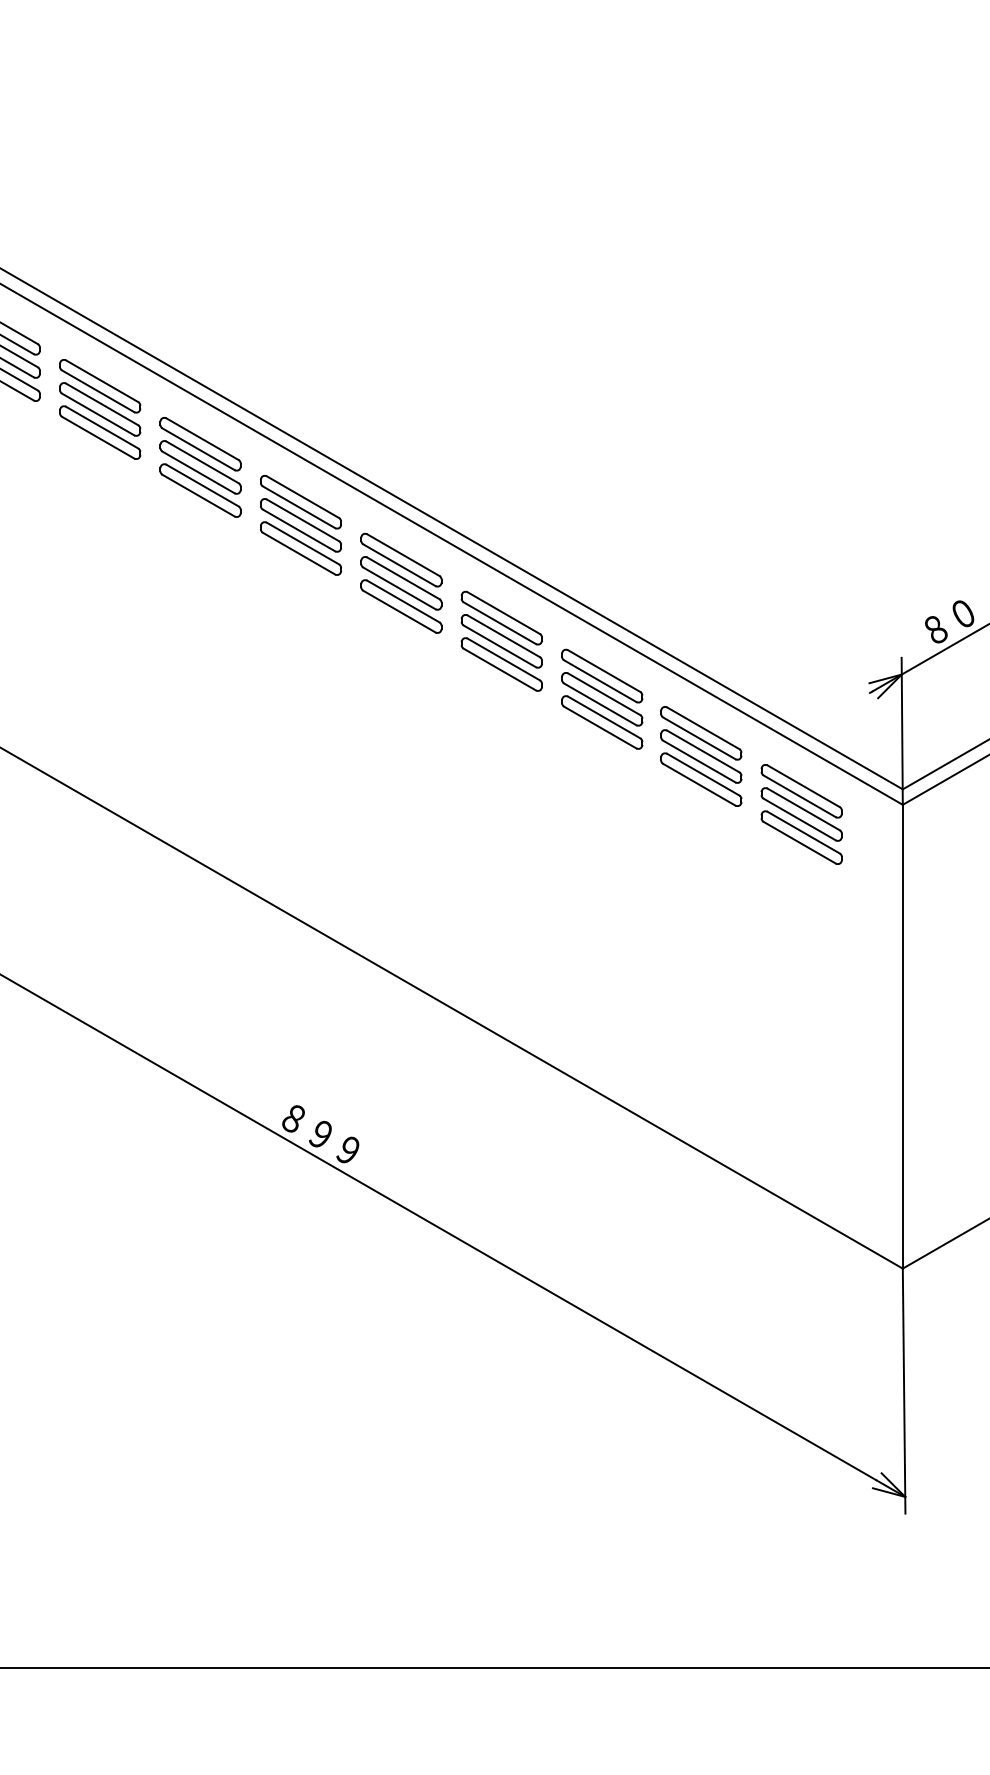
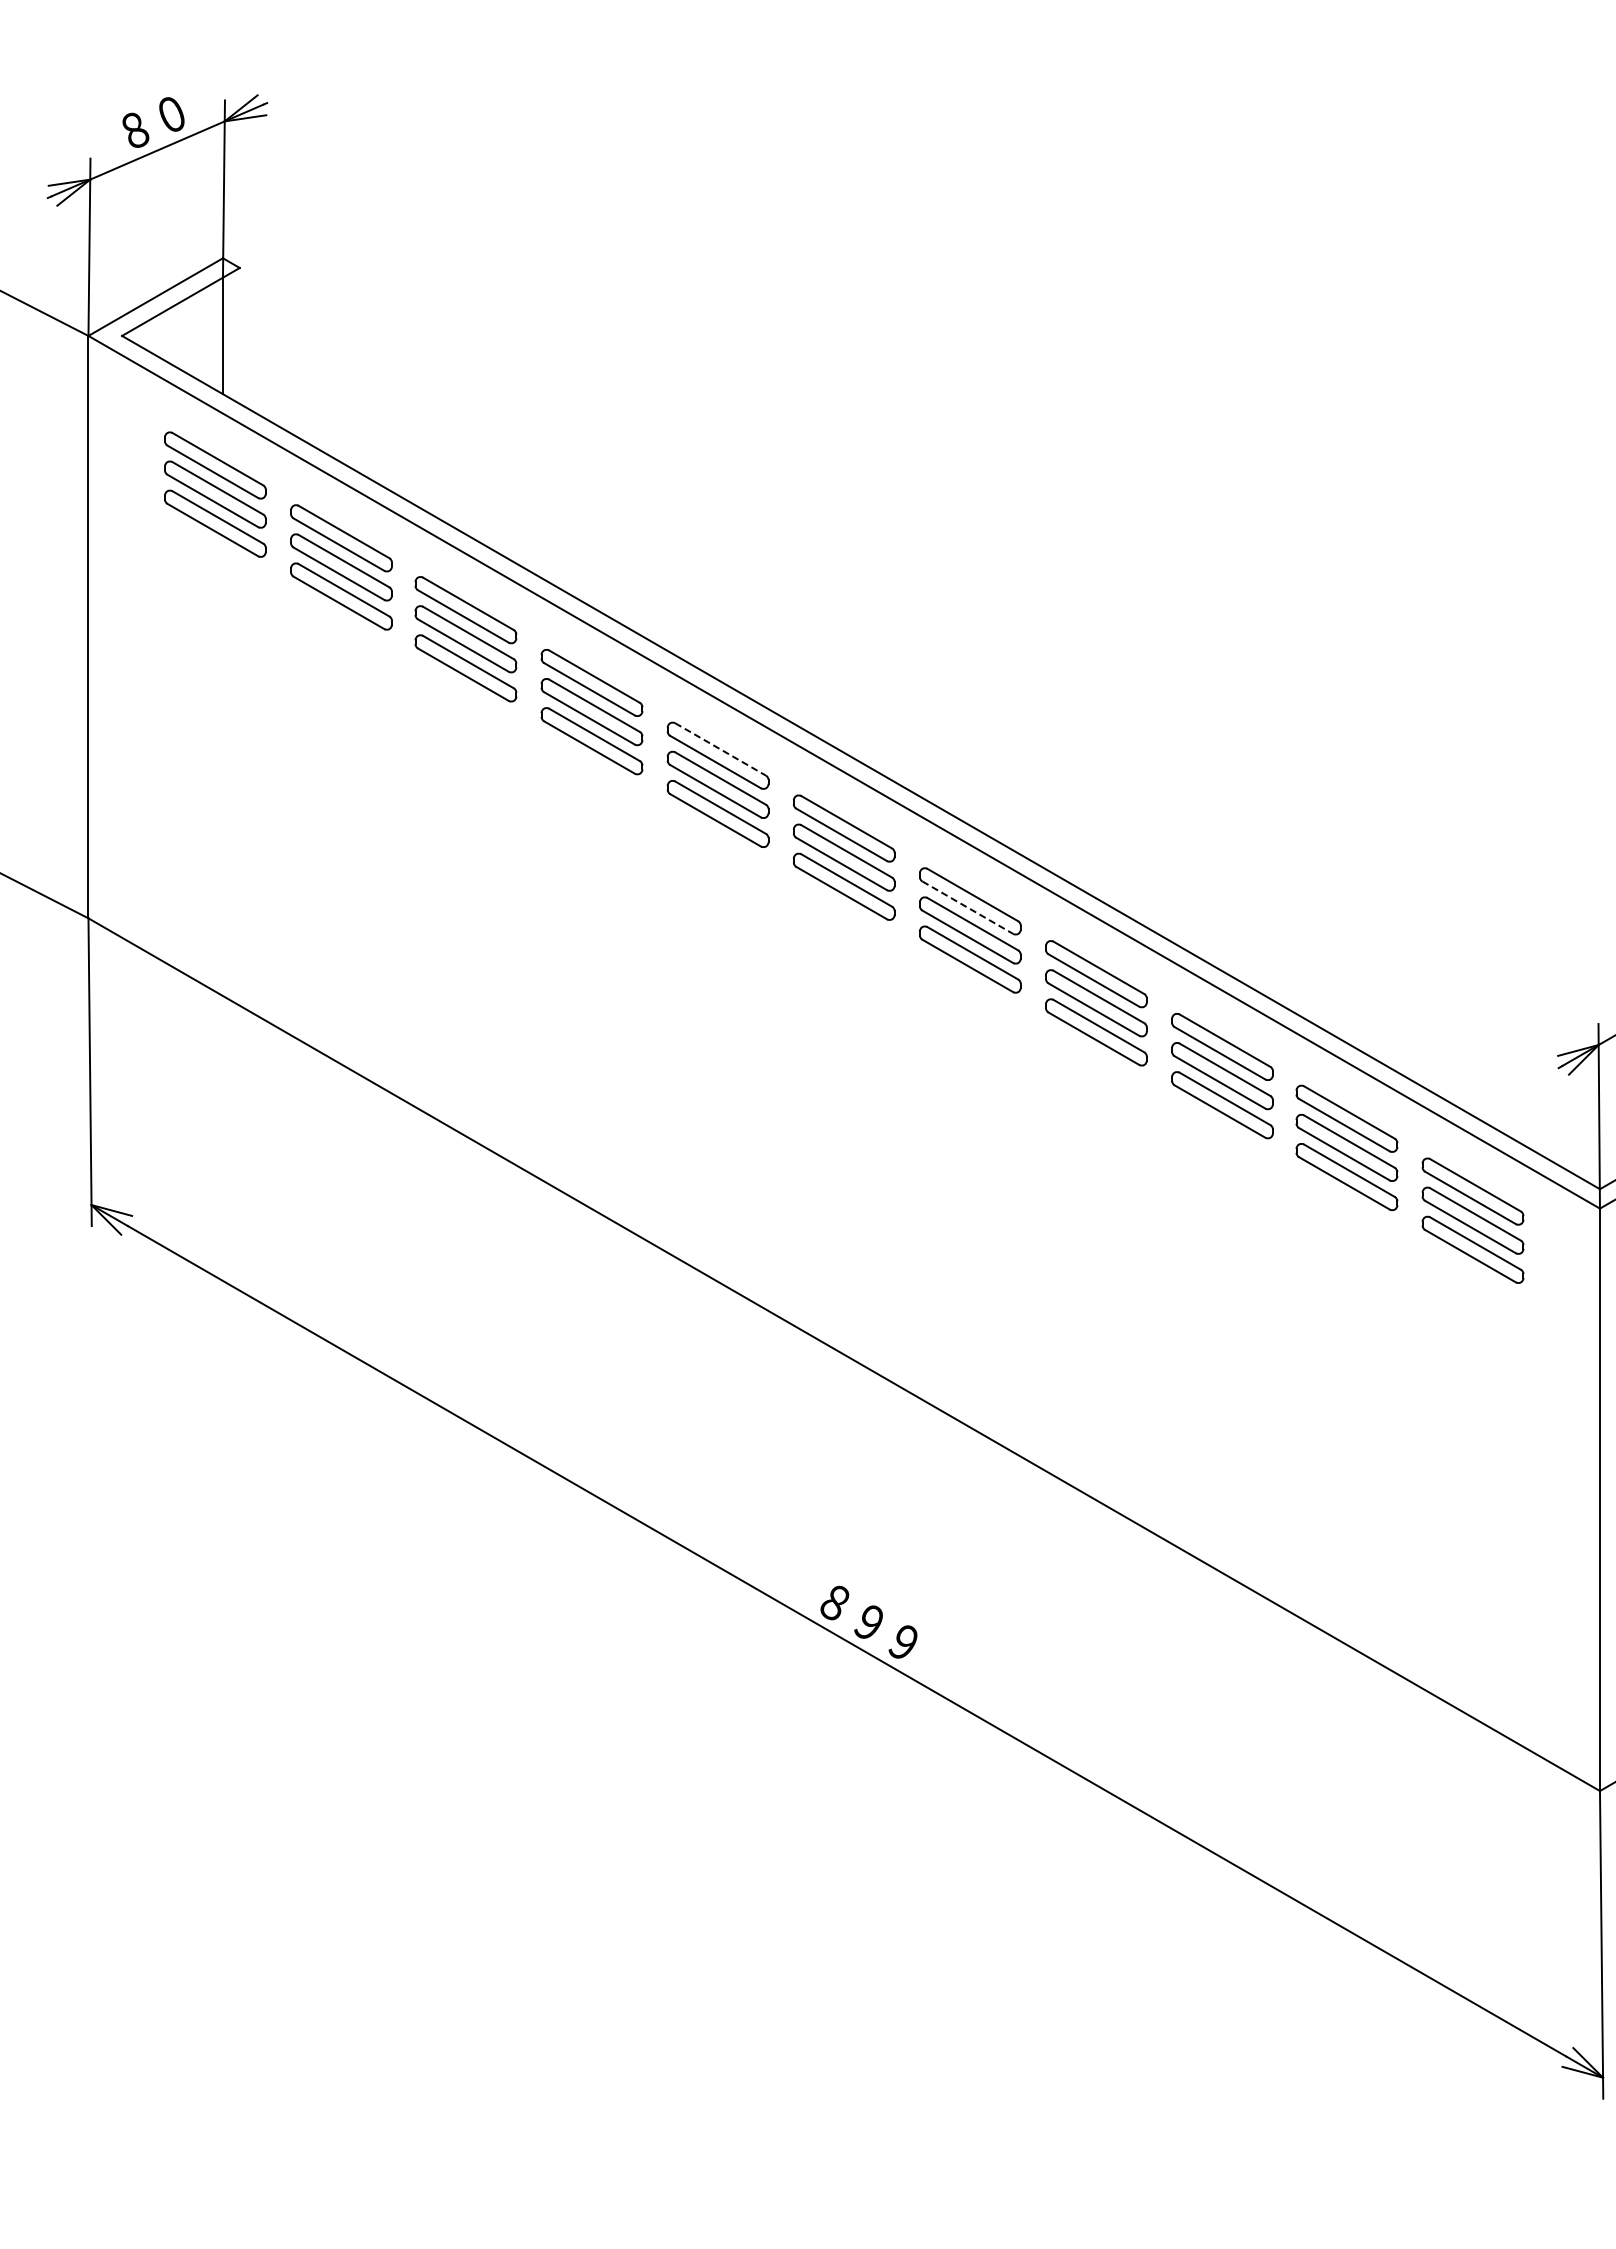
line: (203, 439) -> (721, 749), solid -> dashed
line: (399, 565) -> (968, 907), solid -> dashed

